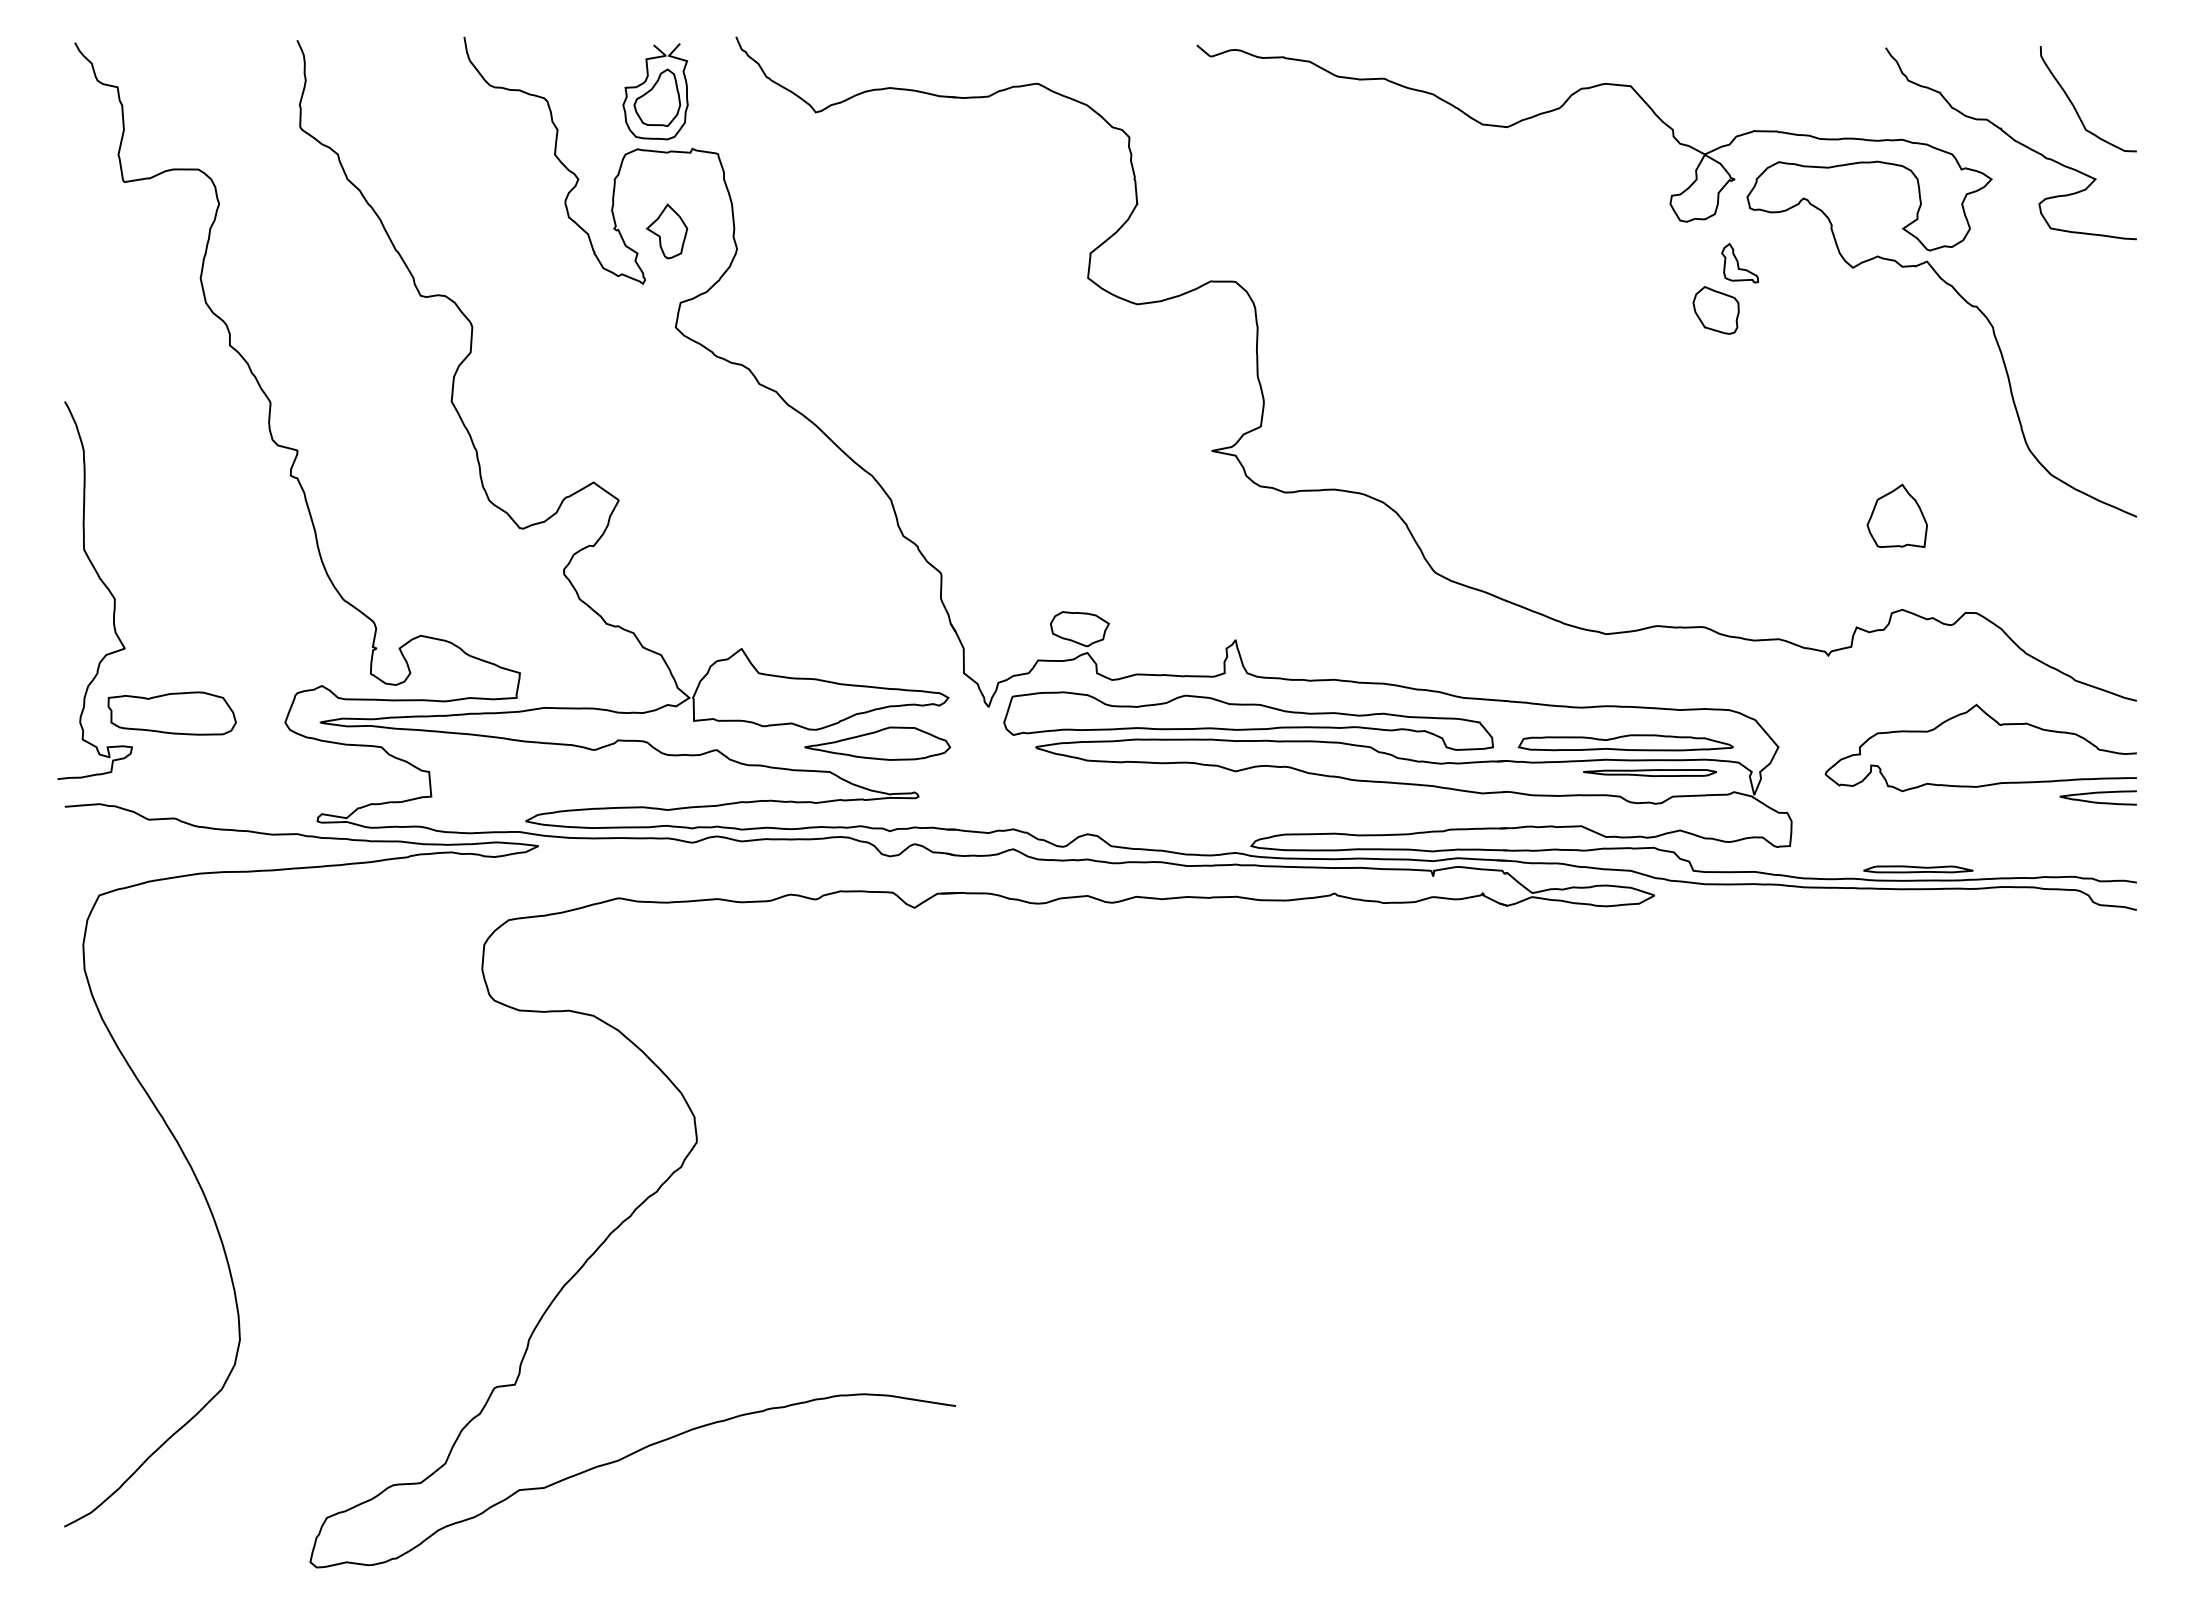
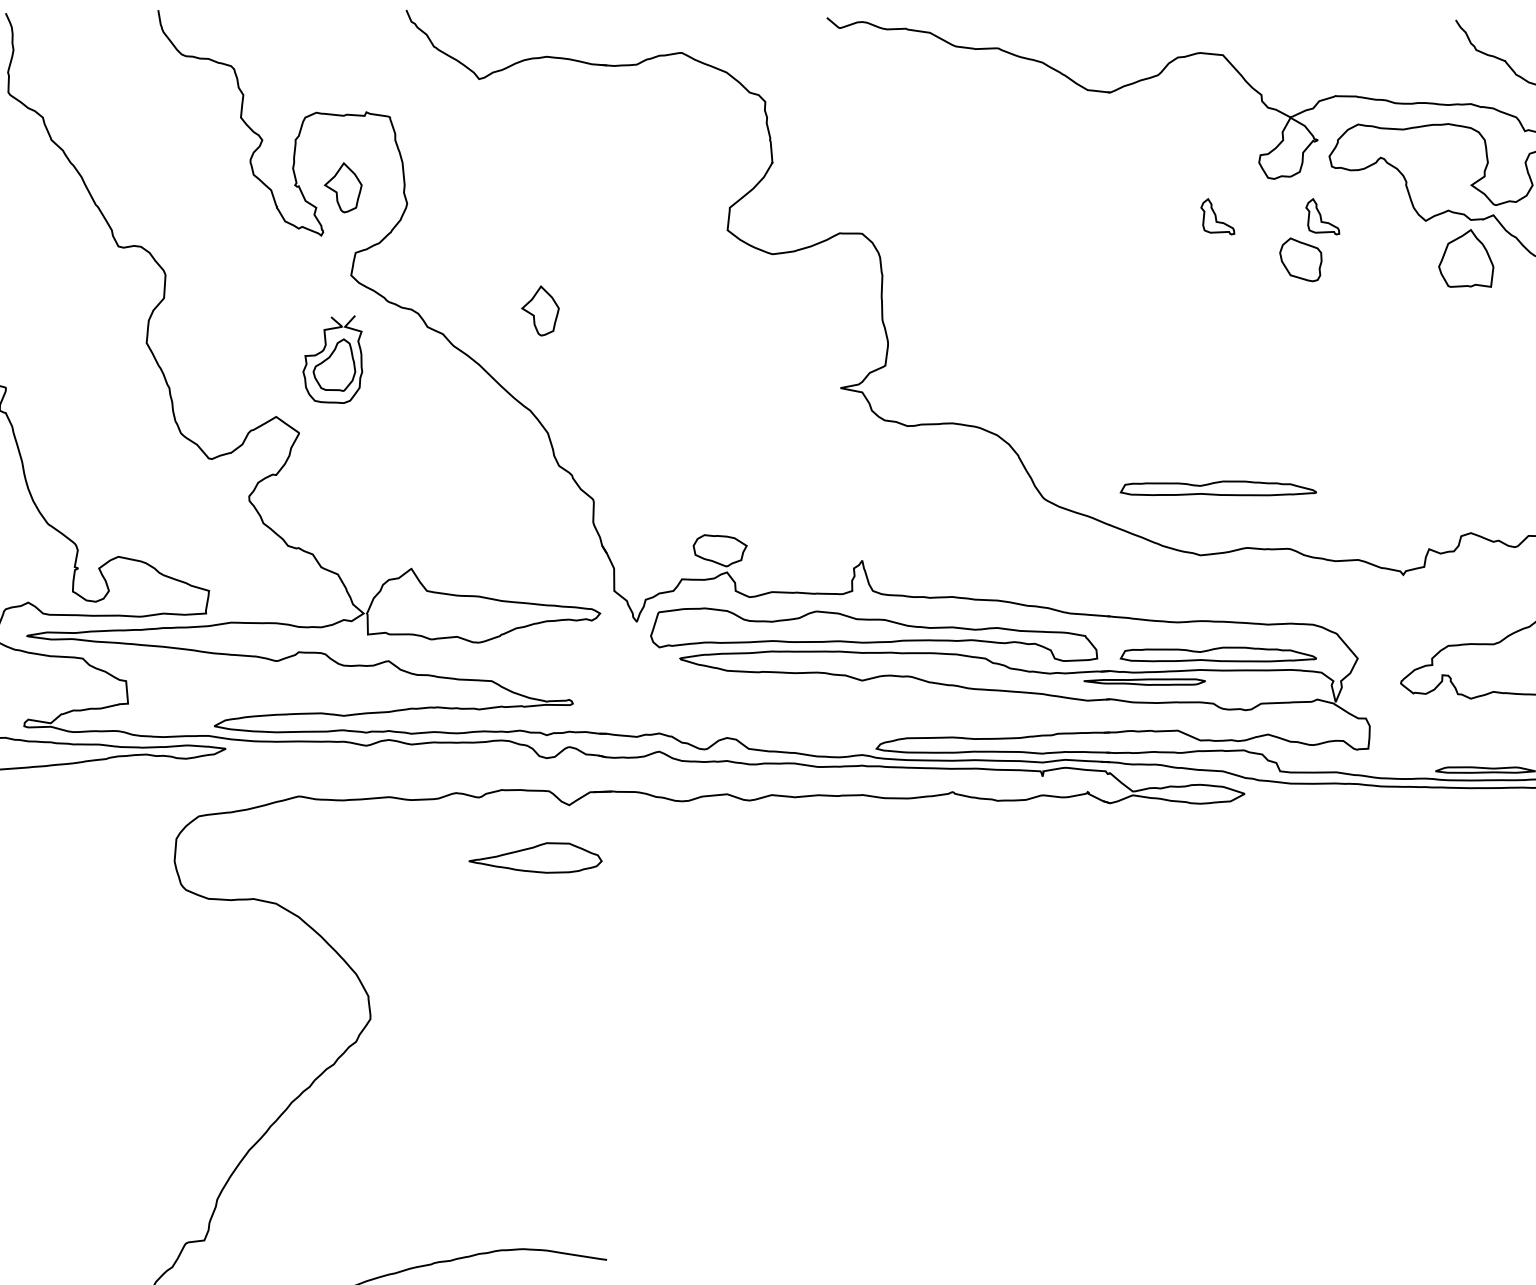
part: (655, 91) -> (332, 359), moved
part: (1625, 262) -> (1218, 216), added
part: (882, 366) -> (539, 311), added
part: (1896, 515) -> (1465, 258), moved
part: (1625, 560) -> (1218, 488), added
part: (877, 743) -> (535, 857), moved
part: (1649, 773) -> (1144, 682), moved

